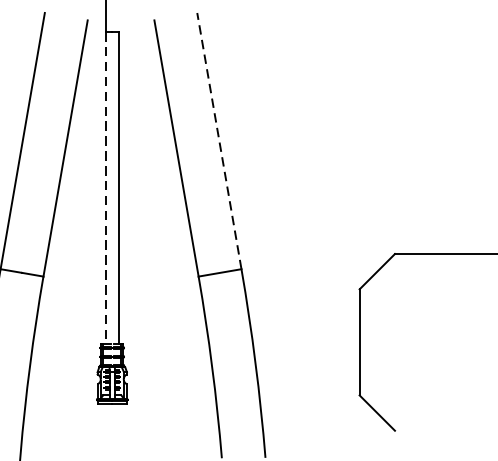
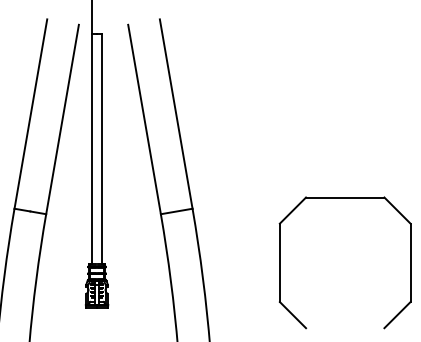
line: (219, 140) -> (176, 113), dashed -> solid
line: (106, 189) -> (92, 149), dashed -> solid

